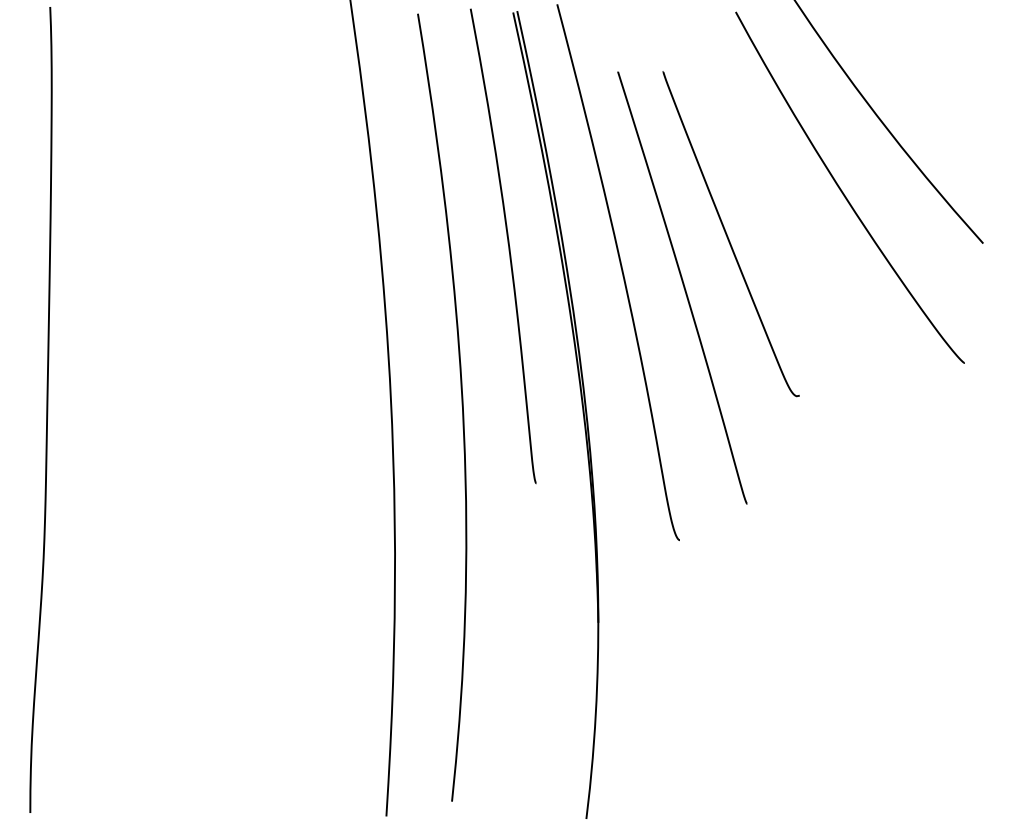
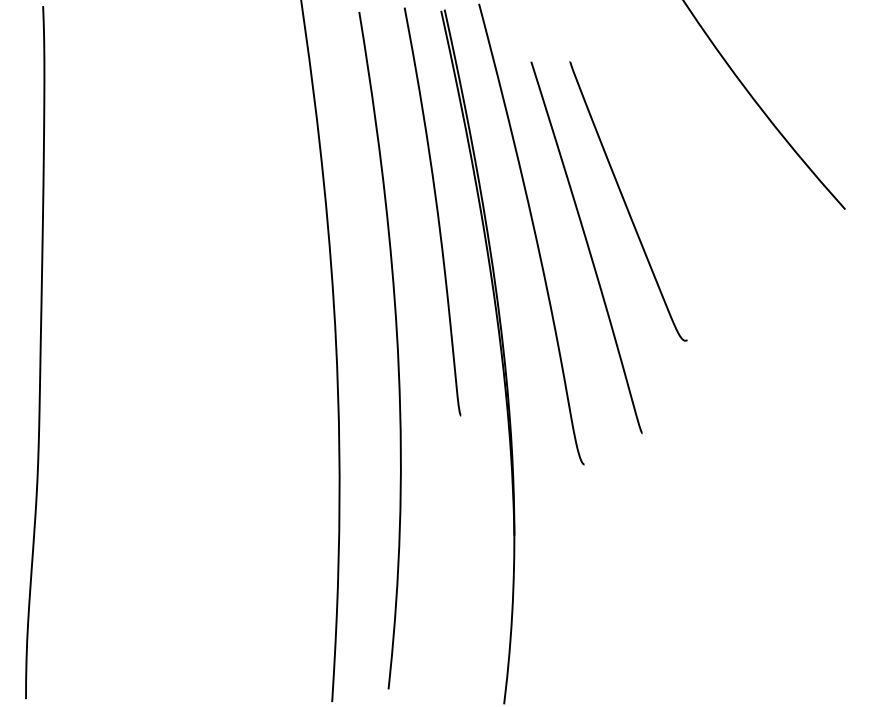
curve: (842, 190) -> (724, 163), removed

